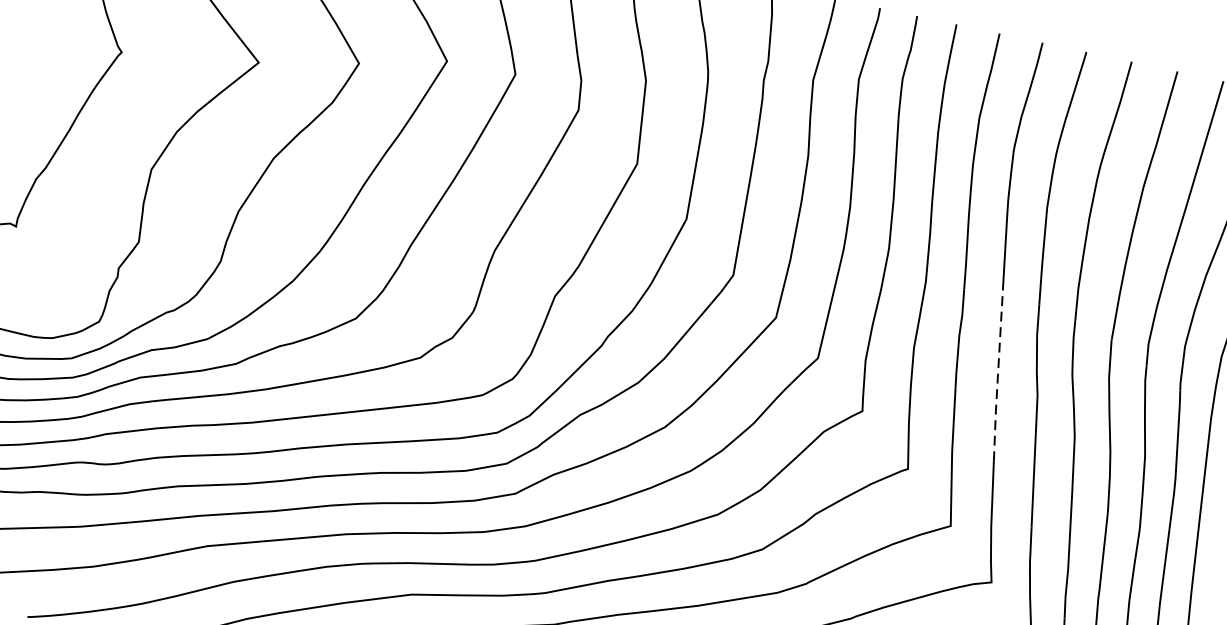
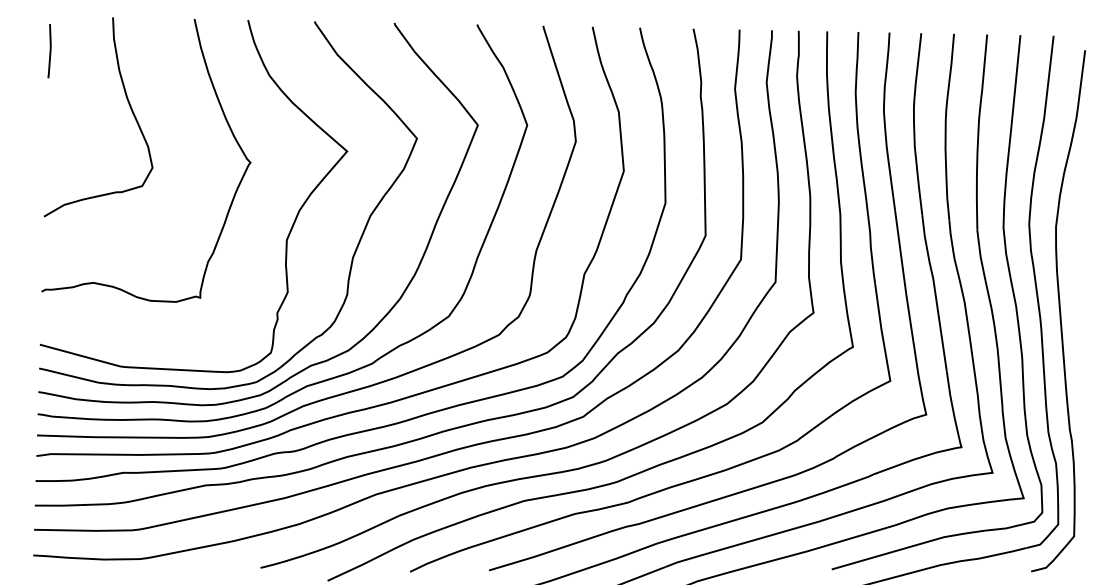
line: (998, 376) -> (903, 270), dashed -> solid

